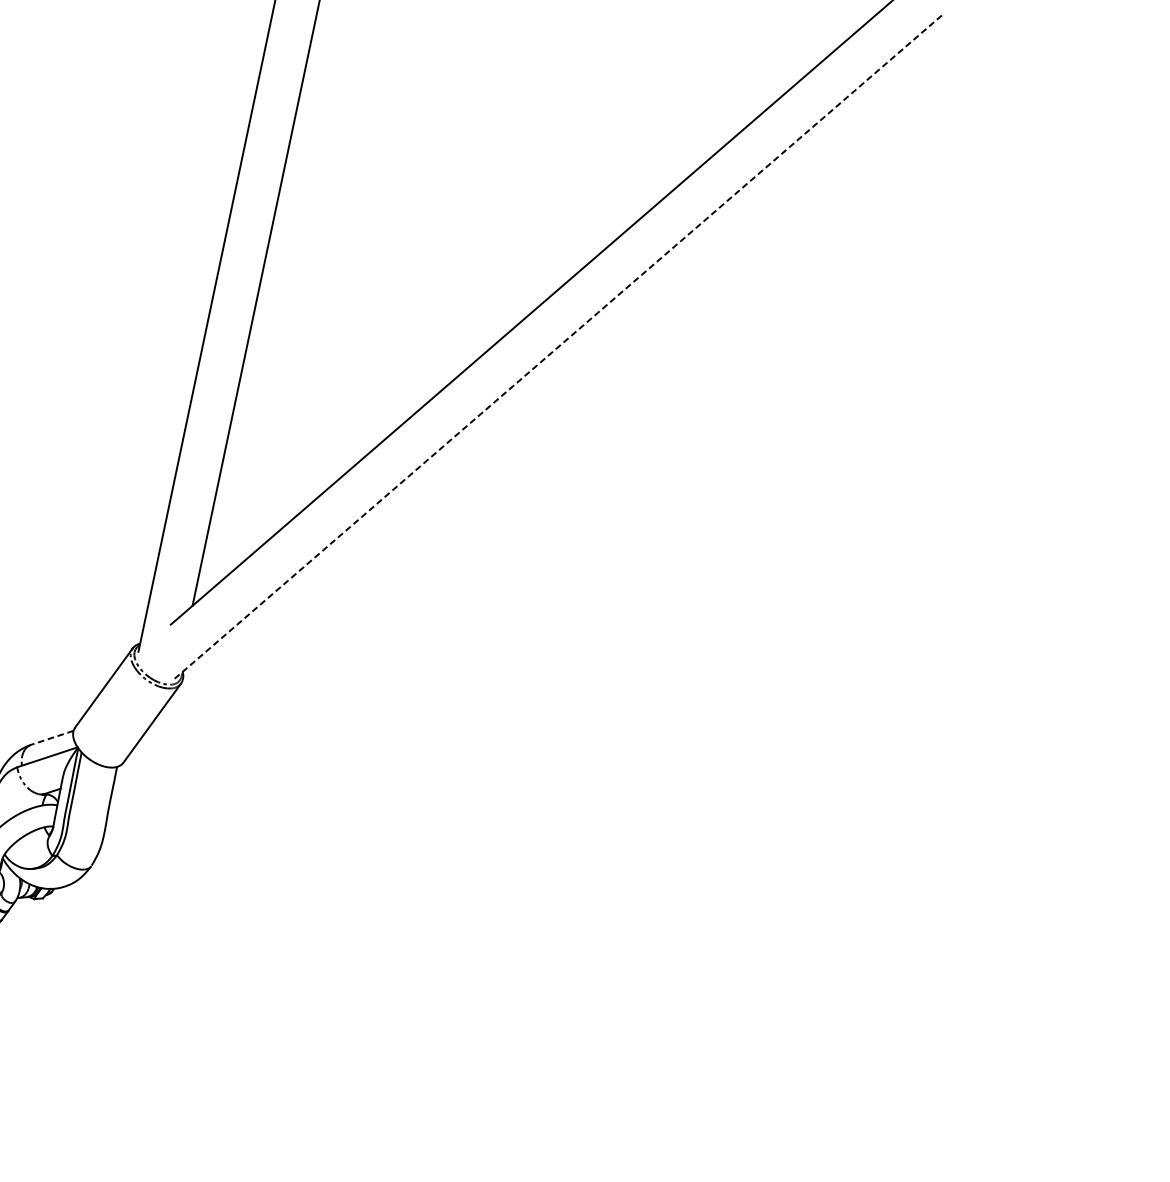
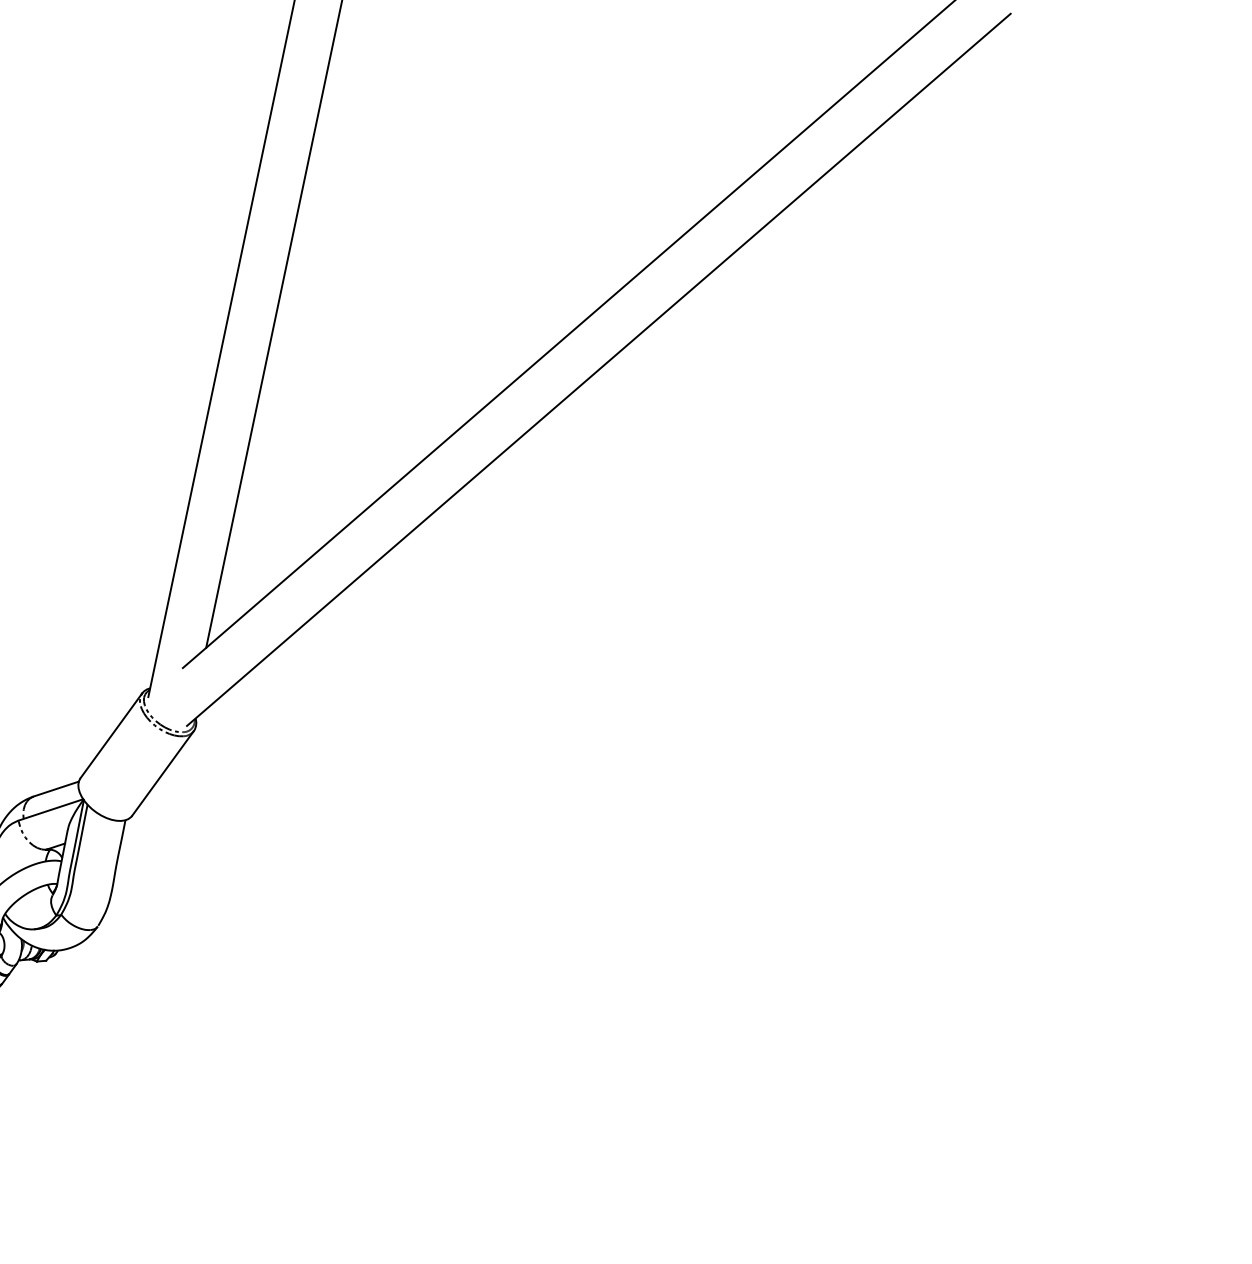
line: (560, 345) -> (599, 369), dashed -> solid
line: (52, 738) -> (56, 789), dashed -> solid

